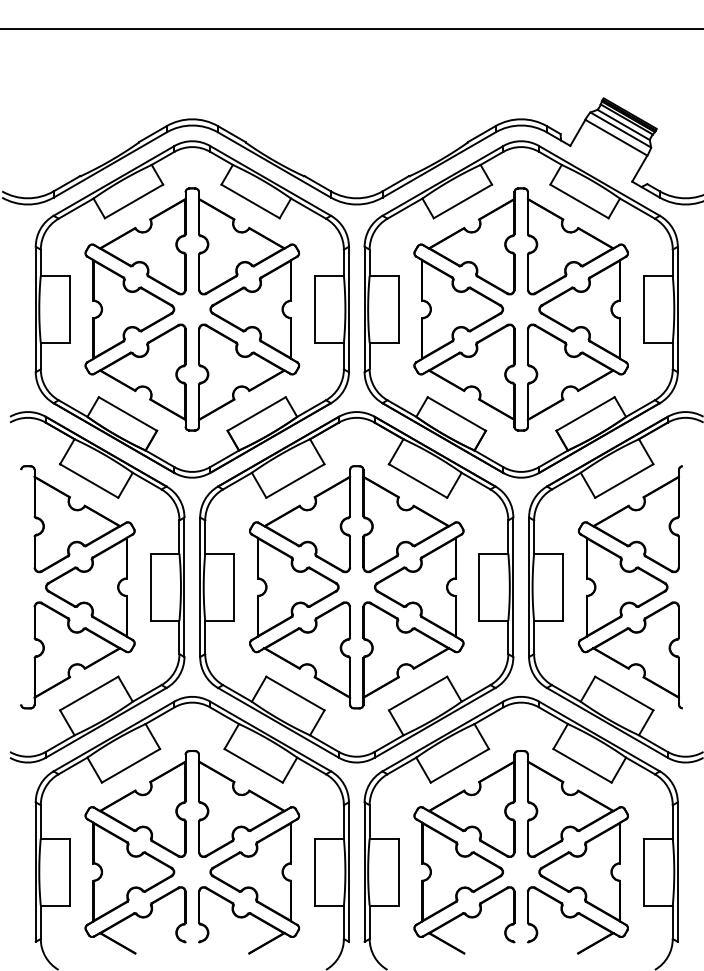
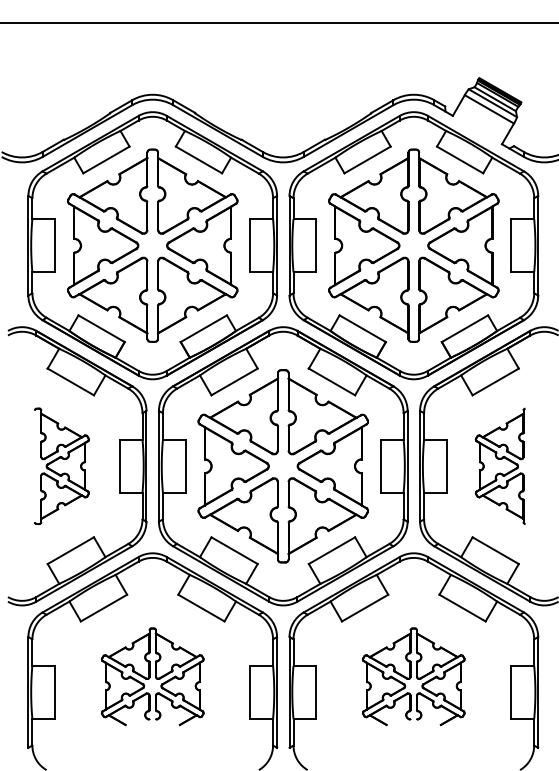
part: (77, 587) -> (61, 466), size x0.6
part: (629, 587) -> (499, 466), size x0.6
part: (192, 852) -> (152, 676), size x0.6
part: (520, 852) -> (413, 676), size x0.6

